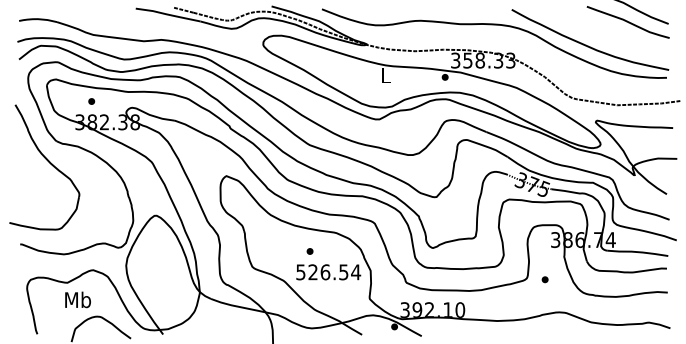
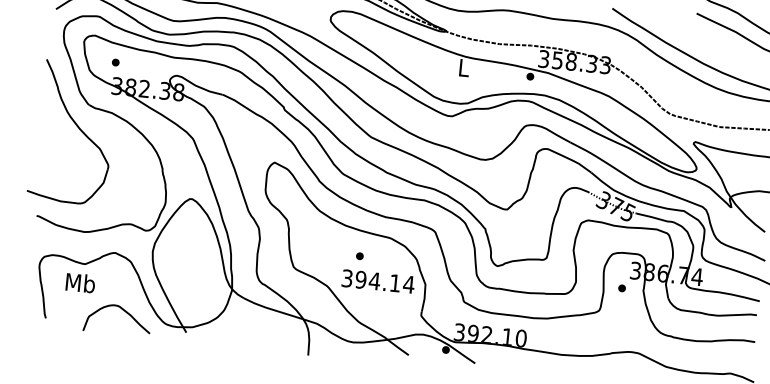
part: (91, 101) -> (115, 62), moved
text: (322, 272) -> (371, 281), 526.54 -> 394.14
part: (544, 279) -> (621, 288), moved
text: (77, 299) -> (80, 282), moved

